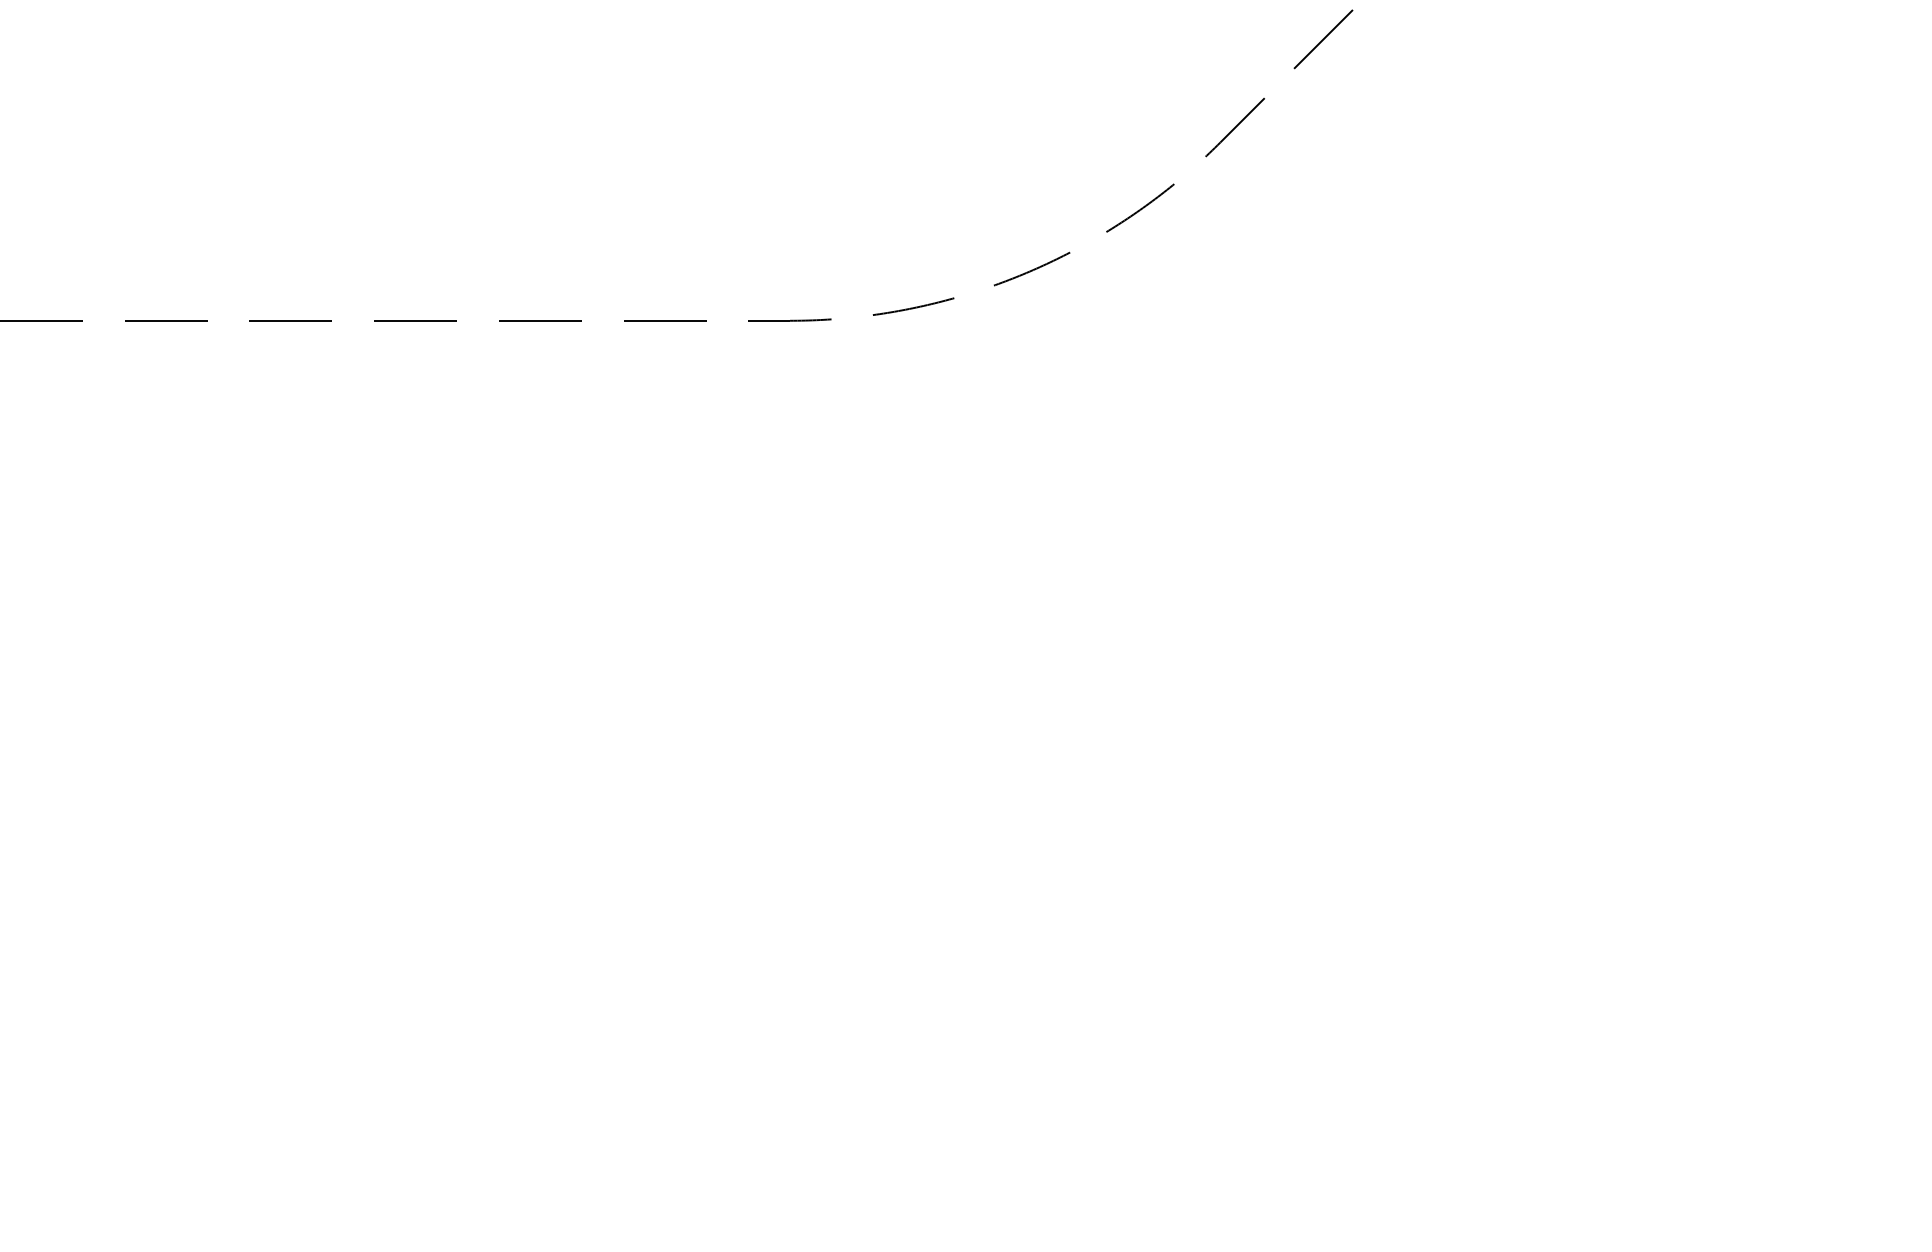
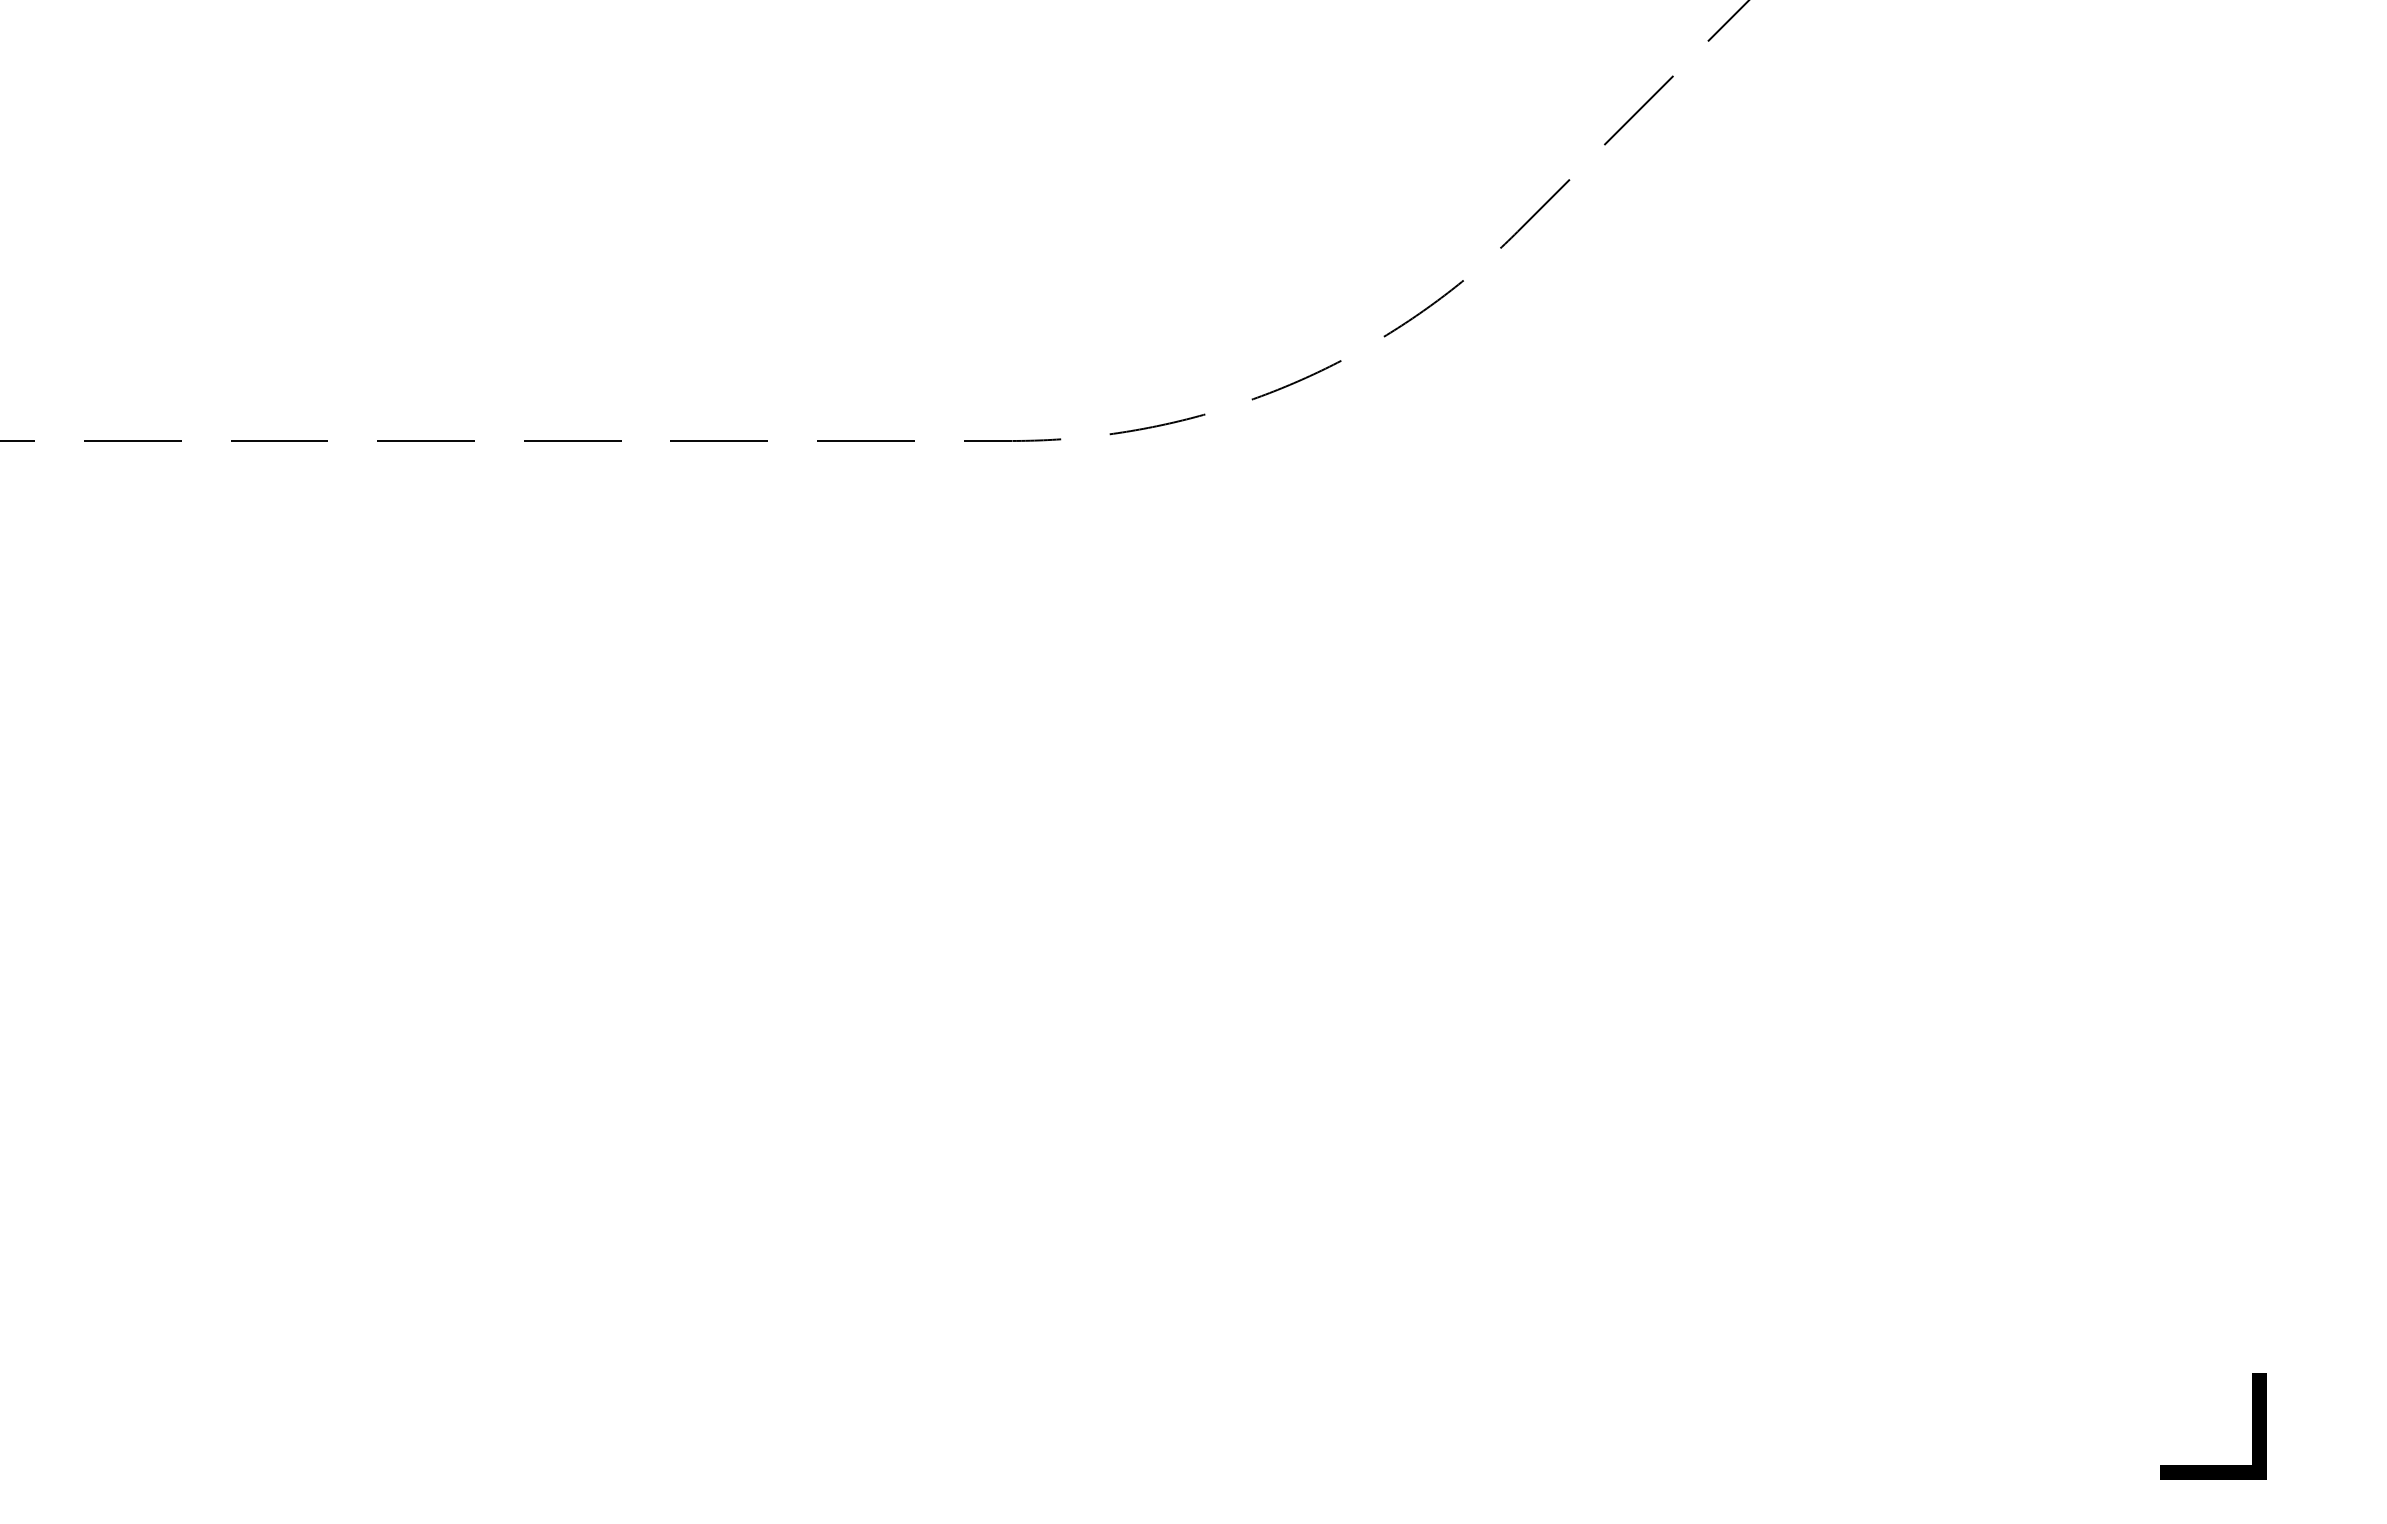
line: (1845, 1159) -> (2252, 1426), added

